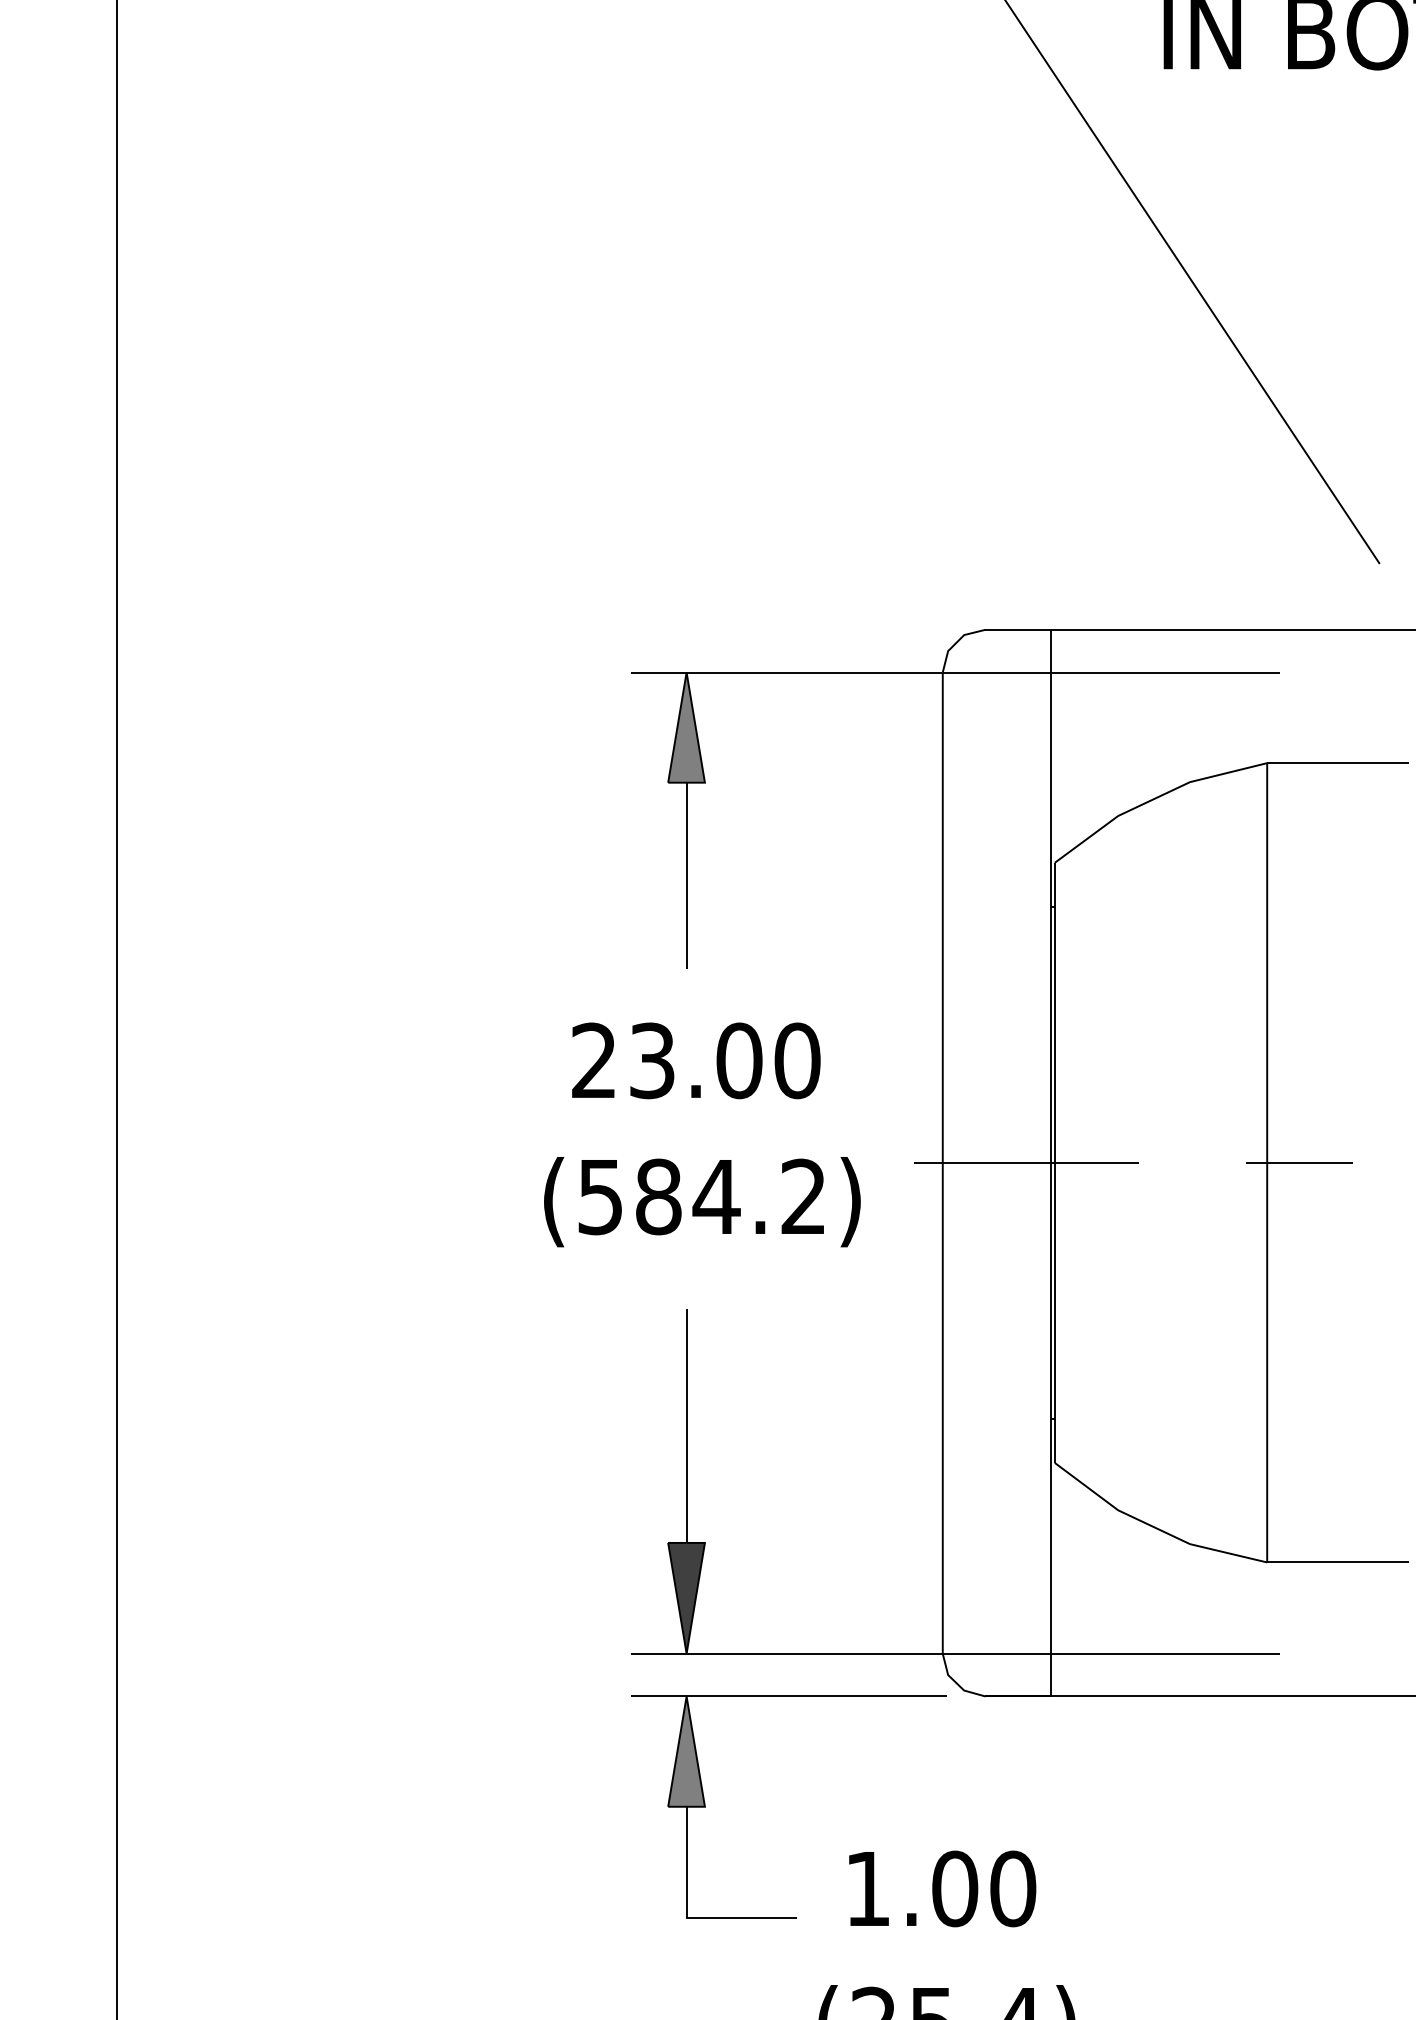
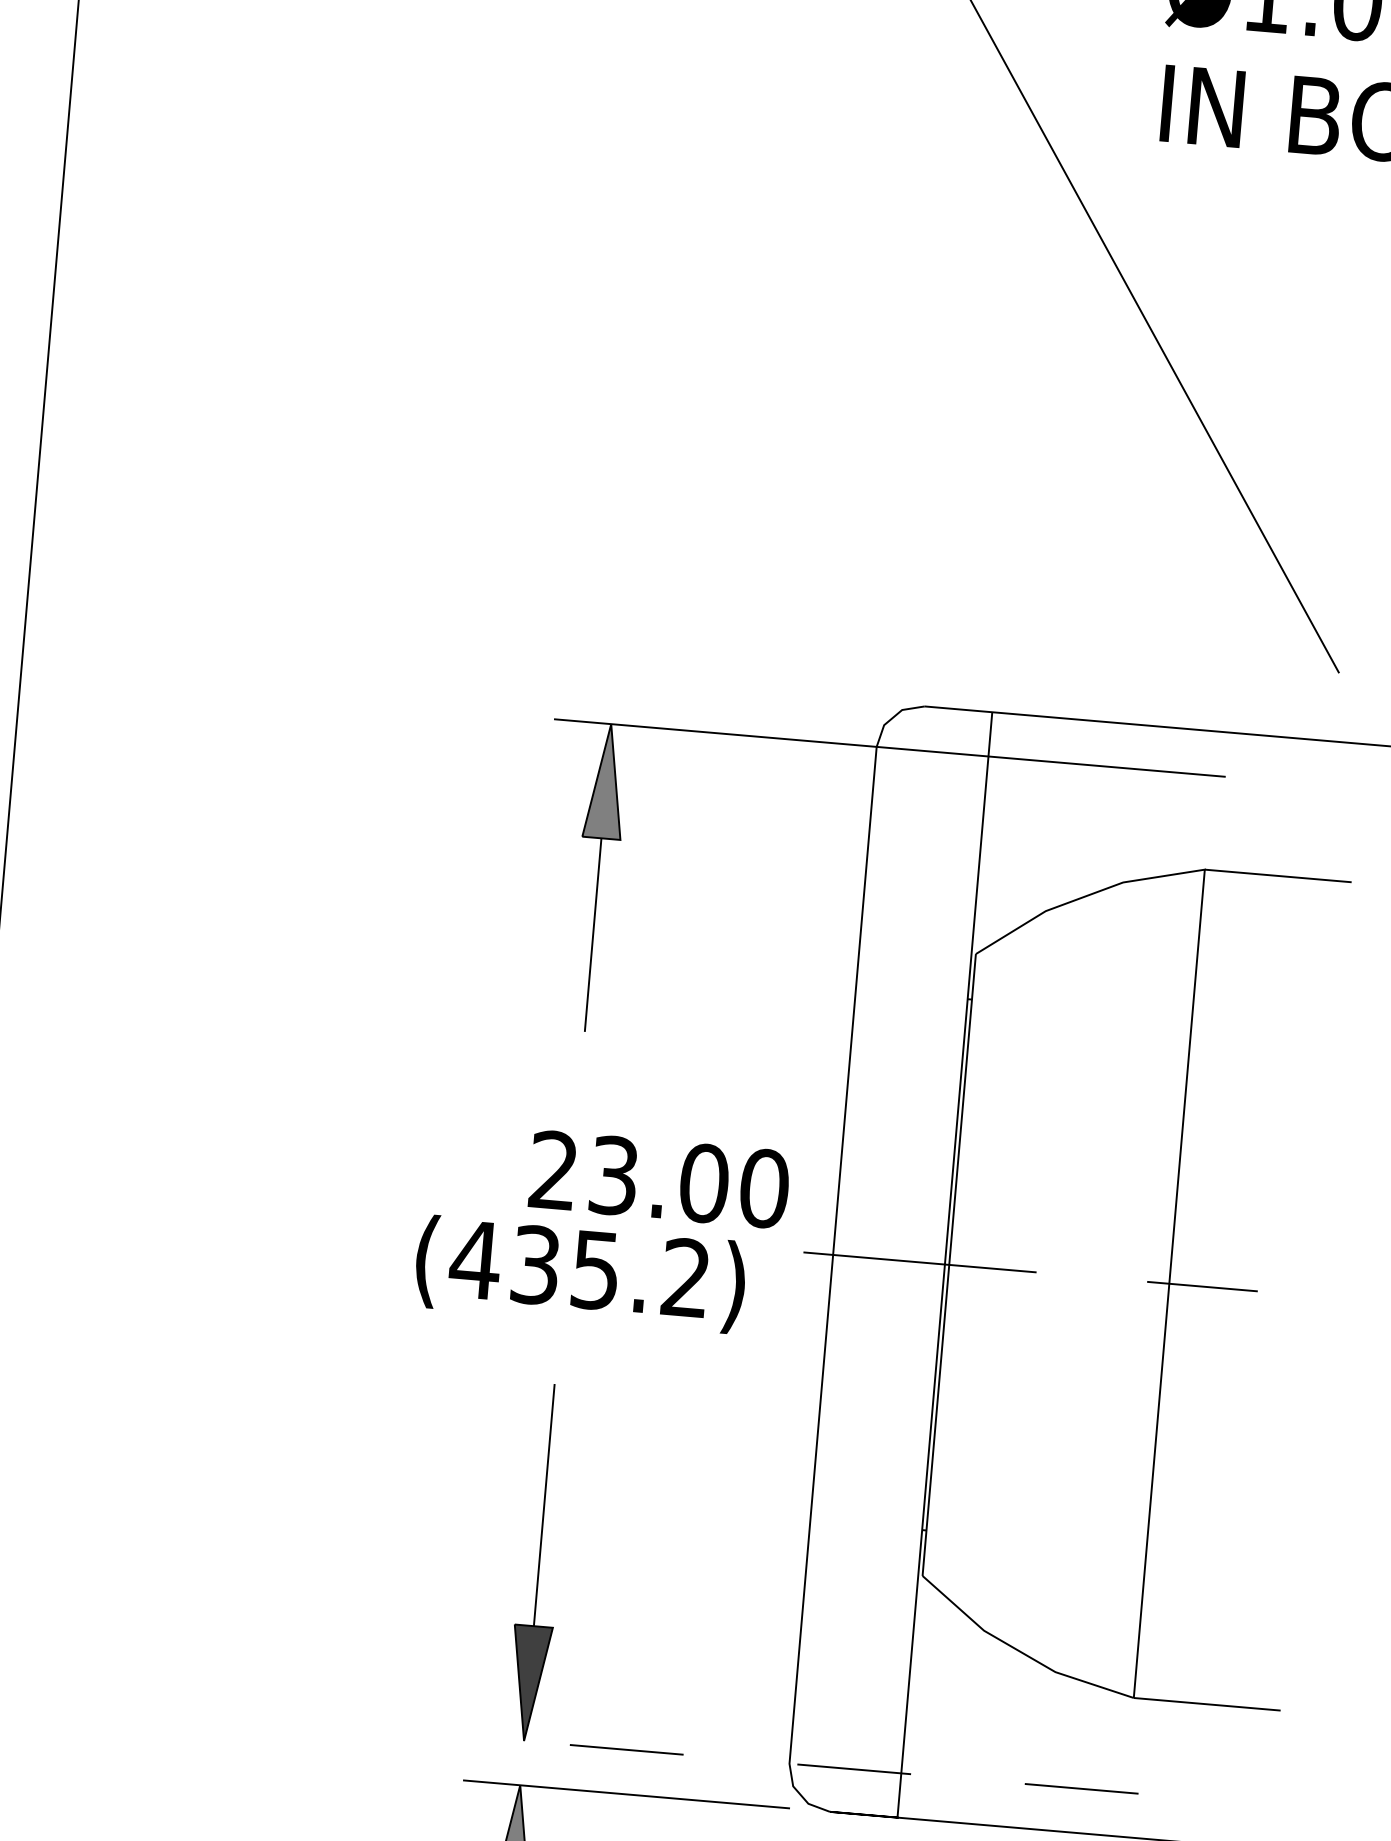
text: (696, 1060) -> (659, 1179), moved
text: (658, 1196) -> (535, 1264), (584.2) -> (435.2)
line: (955, 1653) -> (802, 1764), solid -> dashed

